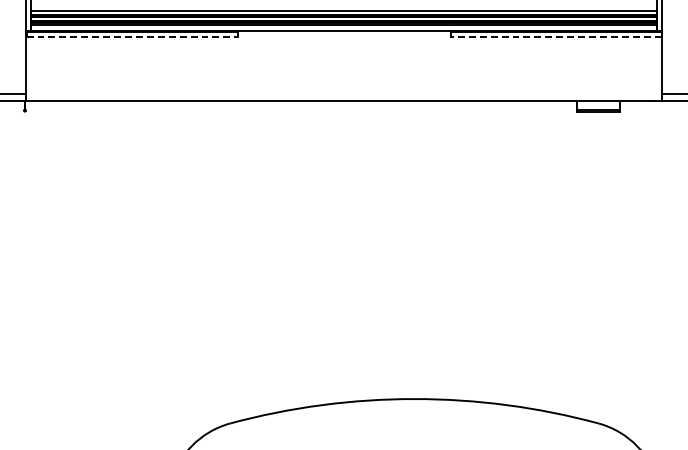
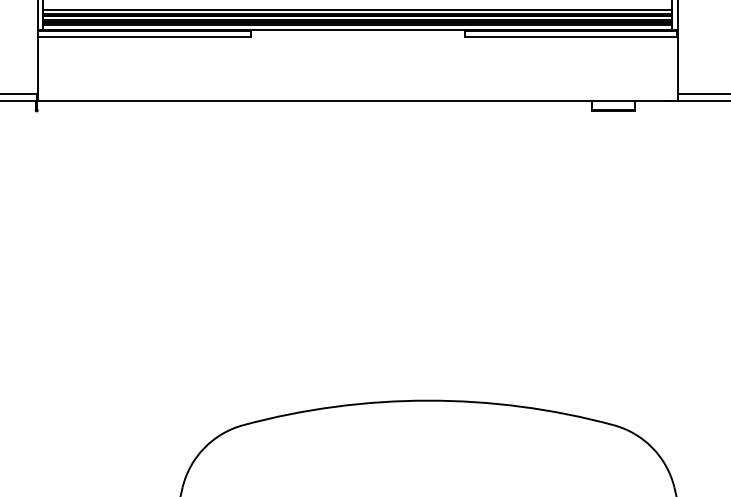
line: (132, 37) -> (144, 36), dashed -> solid
line: (555, 37) -> (570, 36), dashed -> solid

